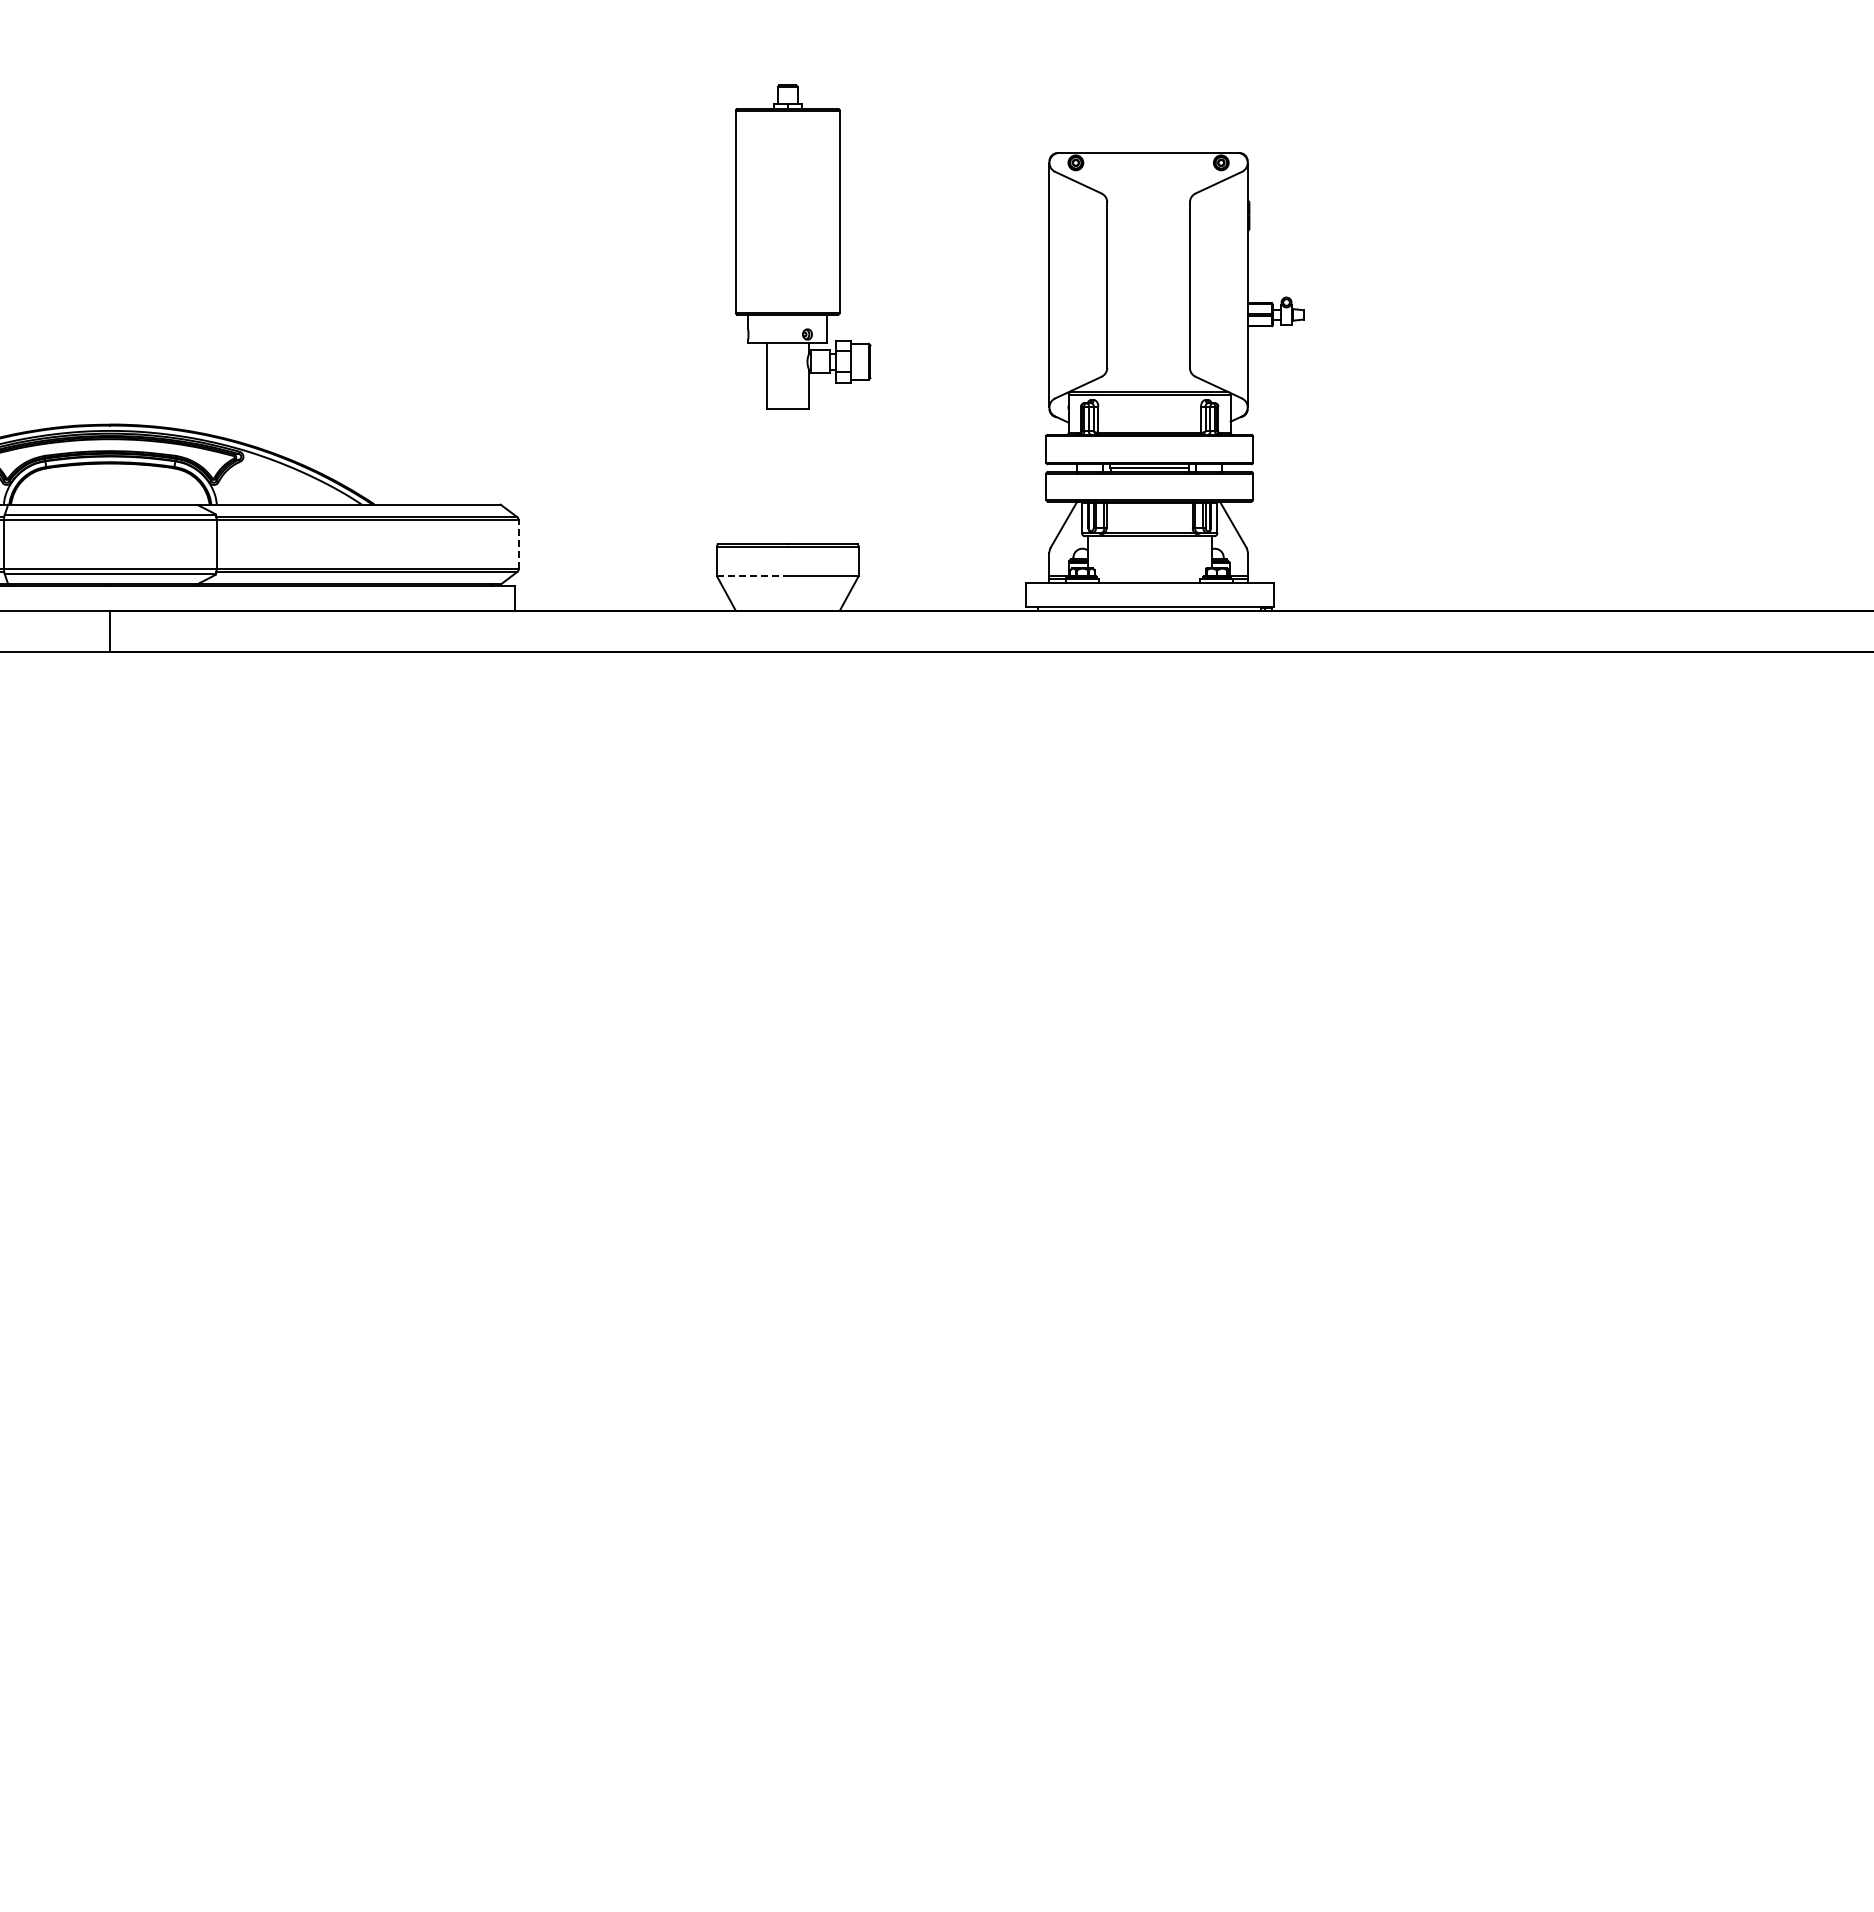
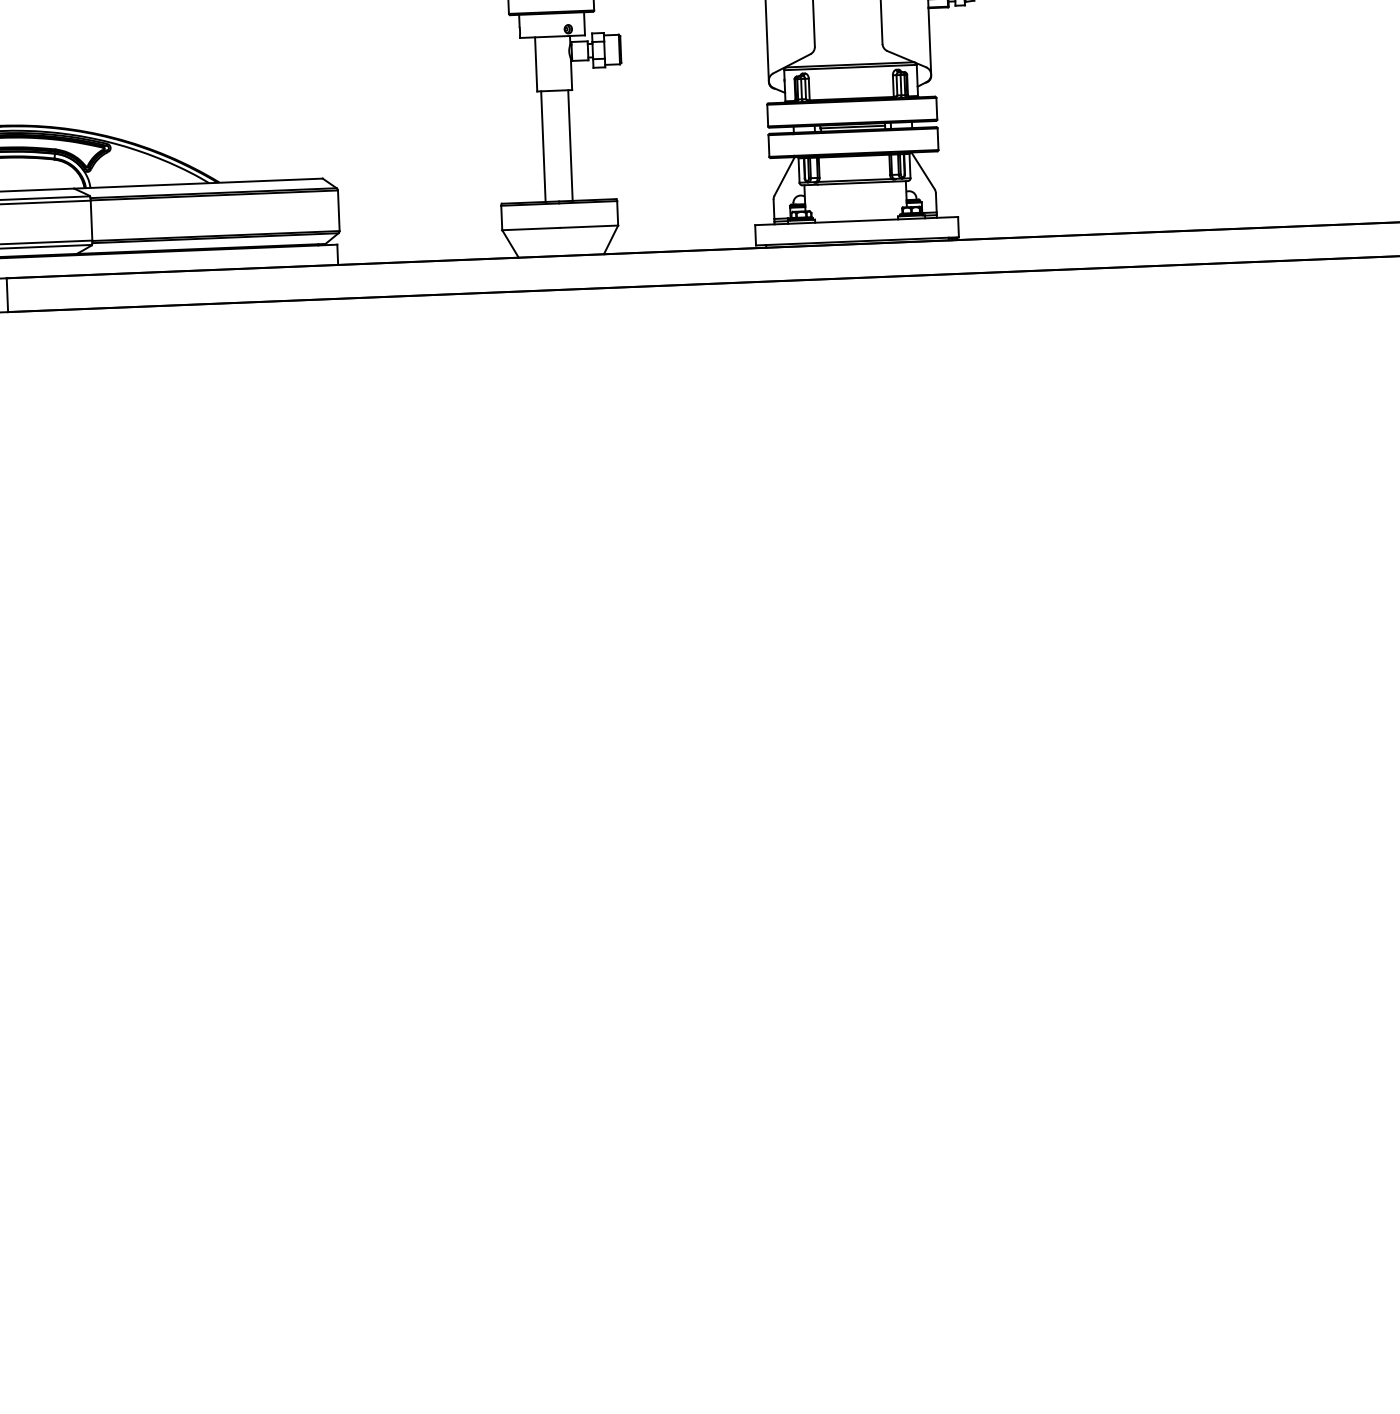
line: (771, 476) -> (543, 146), added
line: (804, 476) -> (570, 145), added
line: (518, 544) -> (338, 210), dashed -> solid
line: (752, 576) -> (531, 229), dashed -> solid

